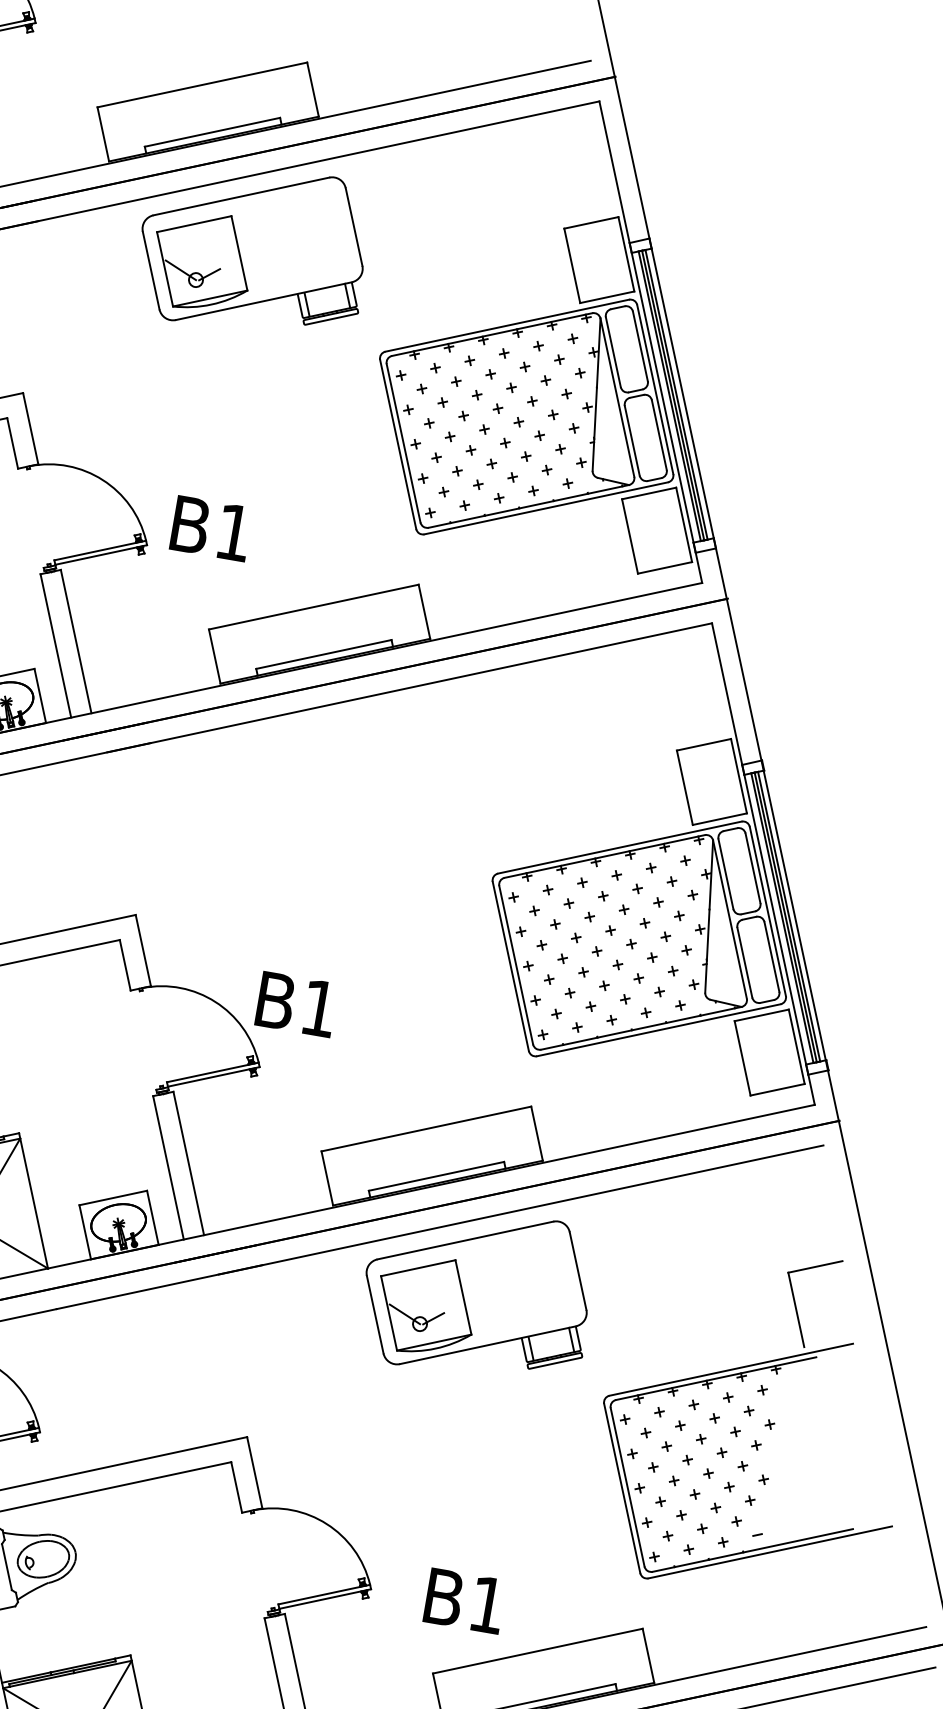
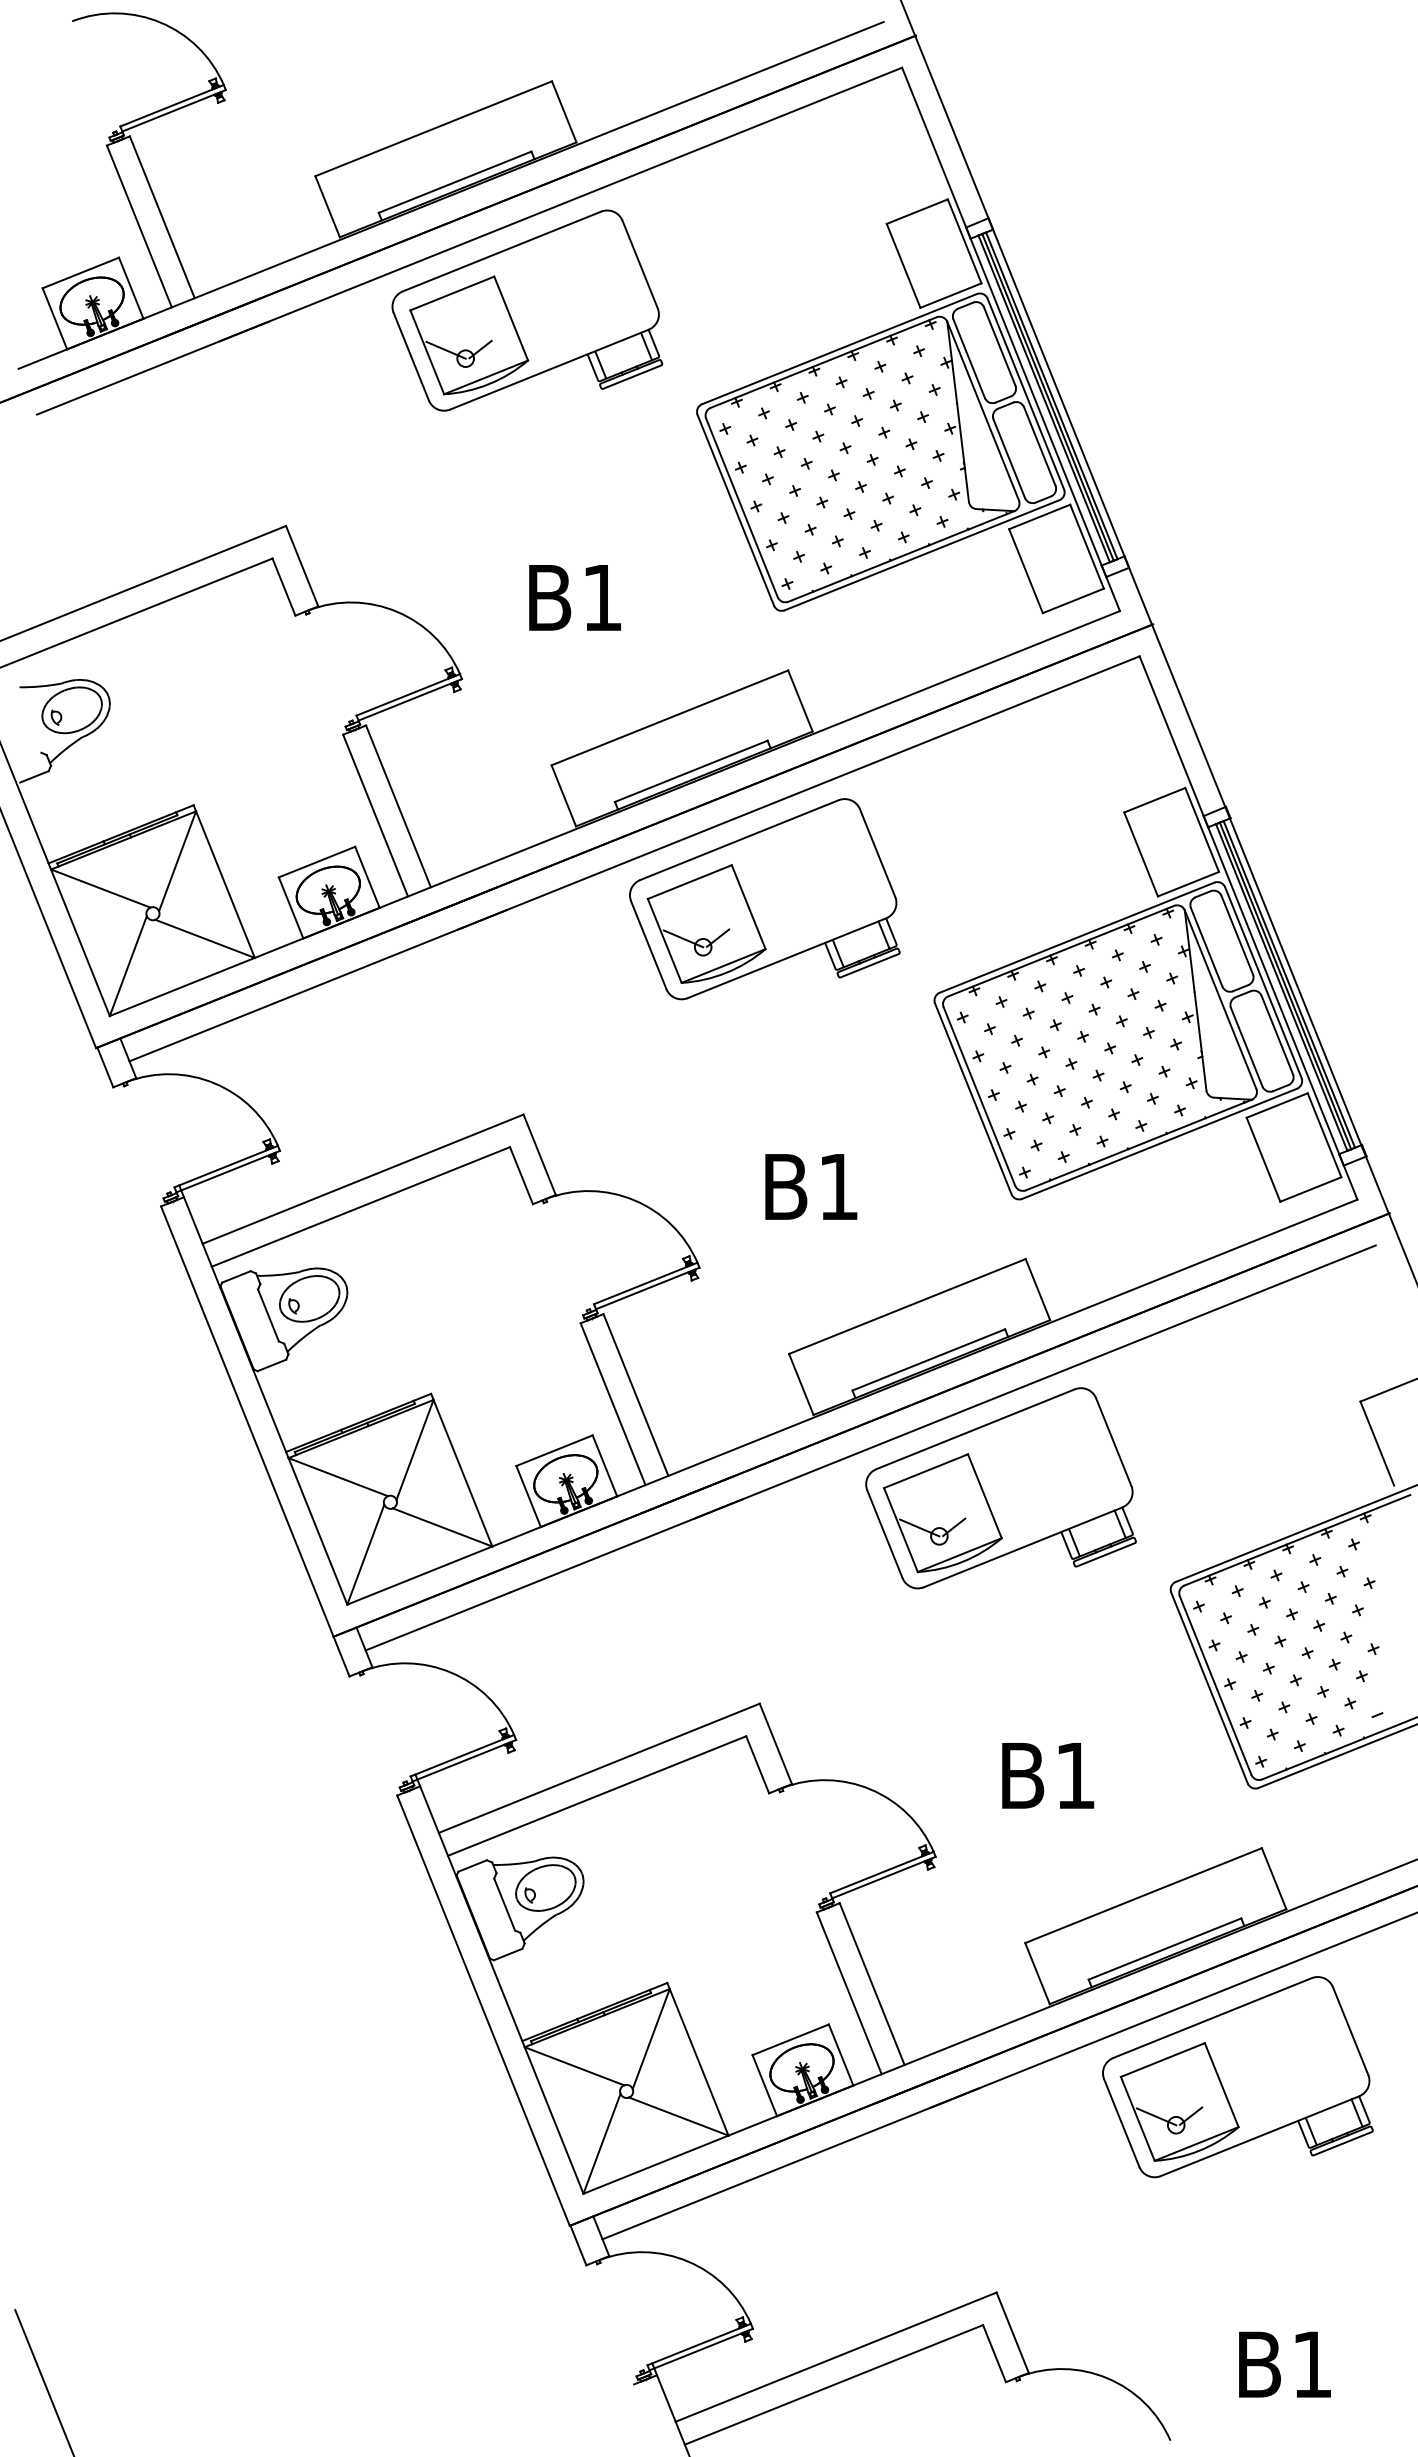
text: (210, 528) -> (574, 597), moved
part: (366, 771) -> (764, 899), added
text: (296, 1004) -> (811, 1186), moved
text: (465, 1600) -> (1048, 1775), moved

